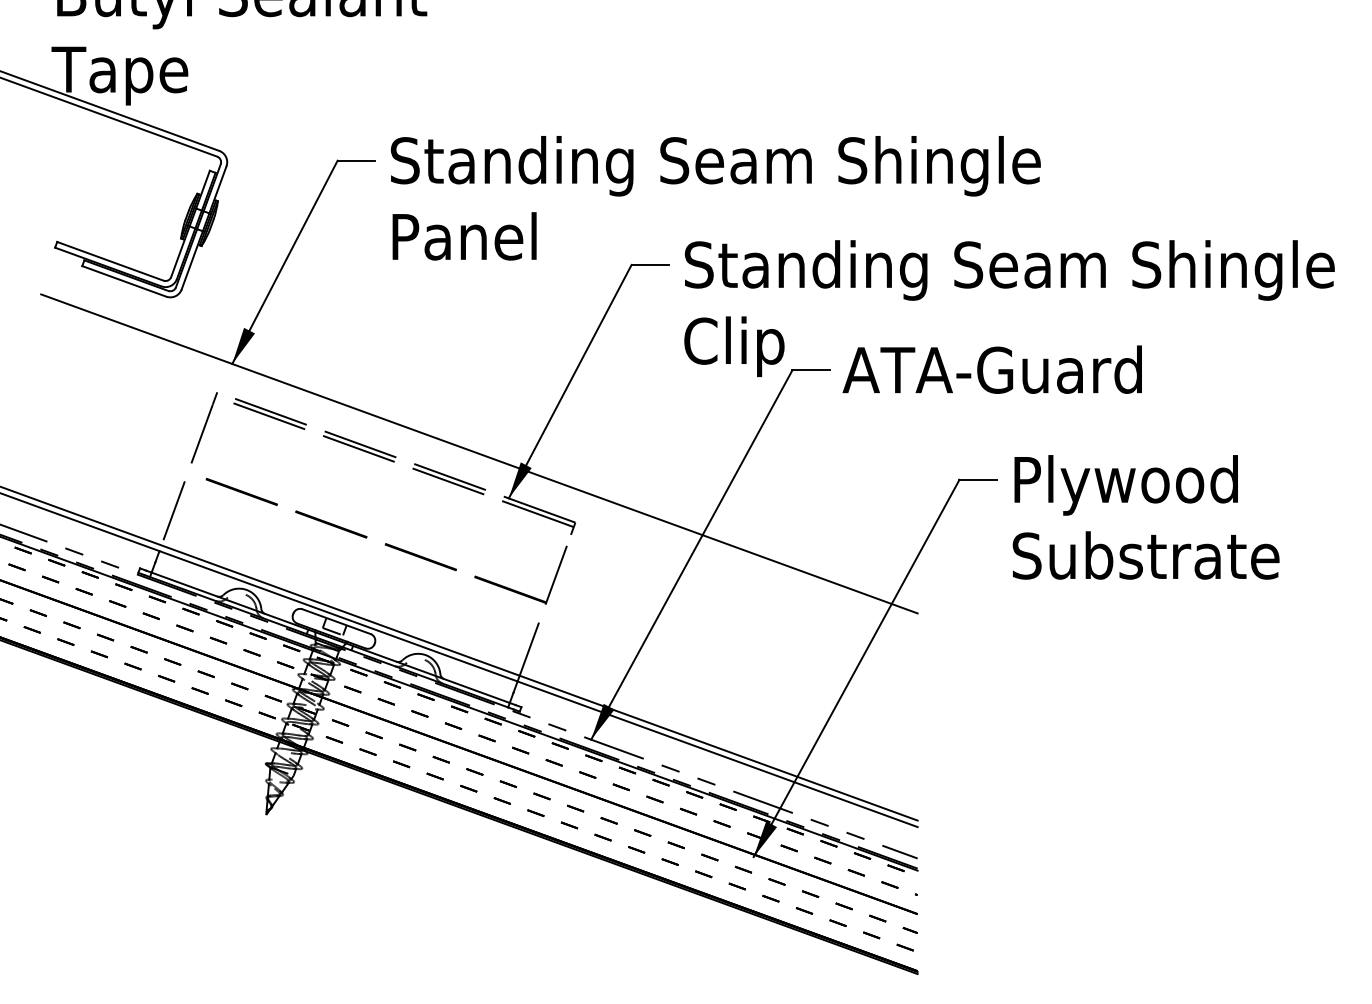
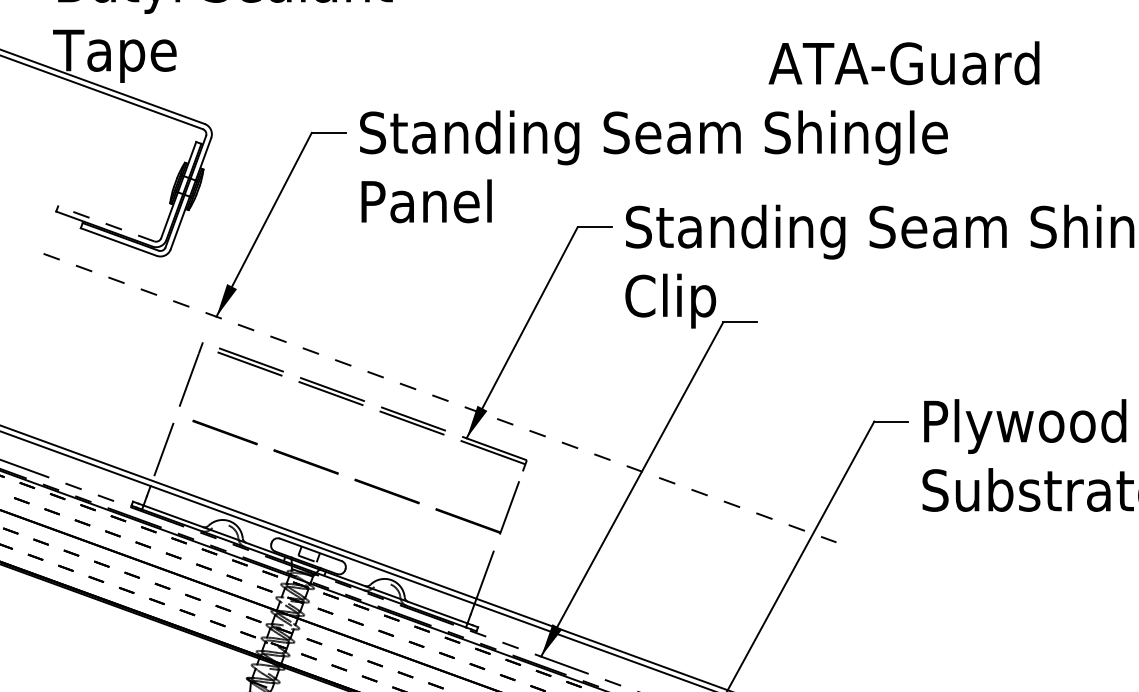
line: (110, 261) -> (106, 224), solid -> dashed
text: (991, 369) -> (903, 63), moved
line: (479, 454) -> (440, 398), solid -> dashed

